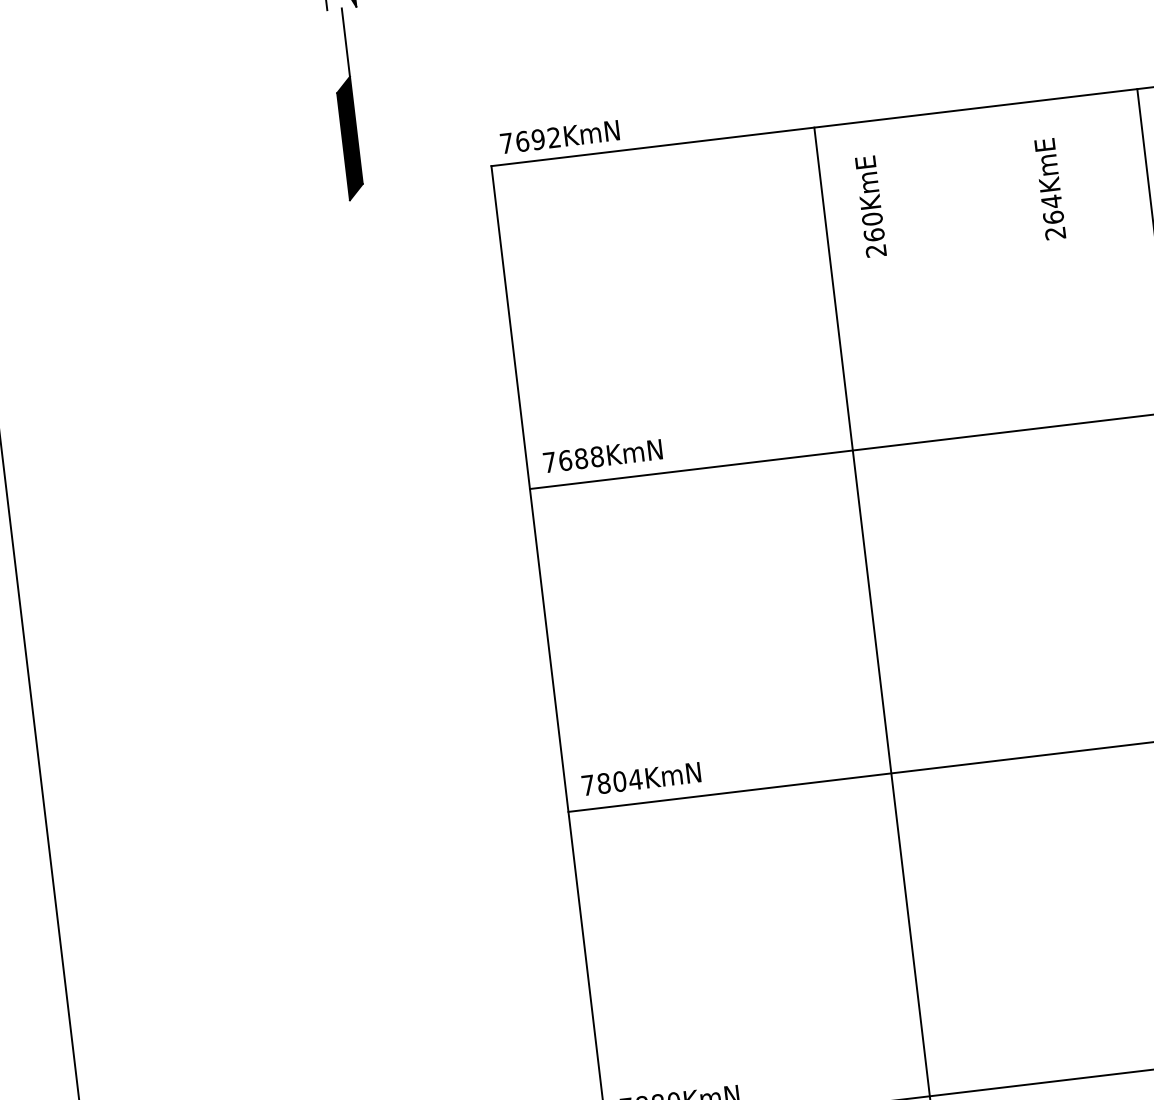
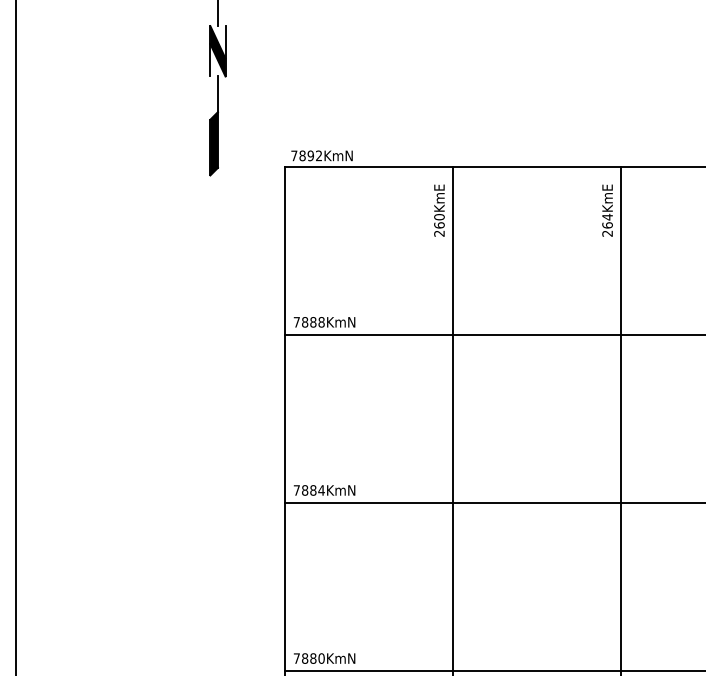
text: (522, 140) -> (302, 155), 7692KmN -> 7892KmN
text: (1050, 188) -> (607, 210), moved
text: (870, 206) -> (439, 210), moved
text: (566, 460) -> (305, 322), 7688KmN -> 7888KmN
text: (620, 781) -> (313, 490), 7804KmN -> 7884KmN

